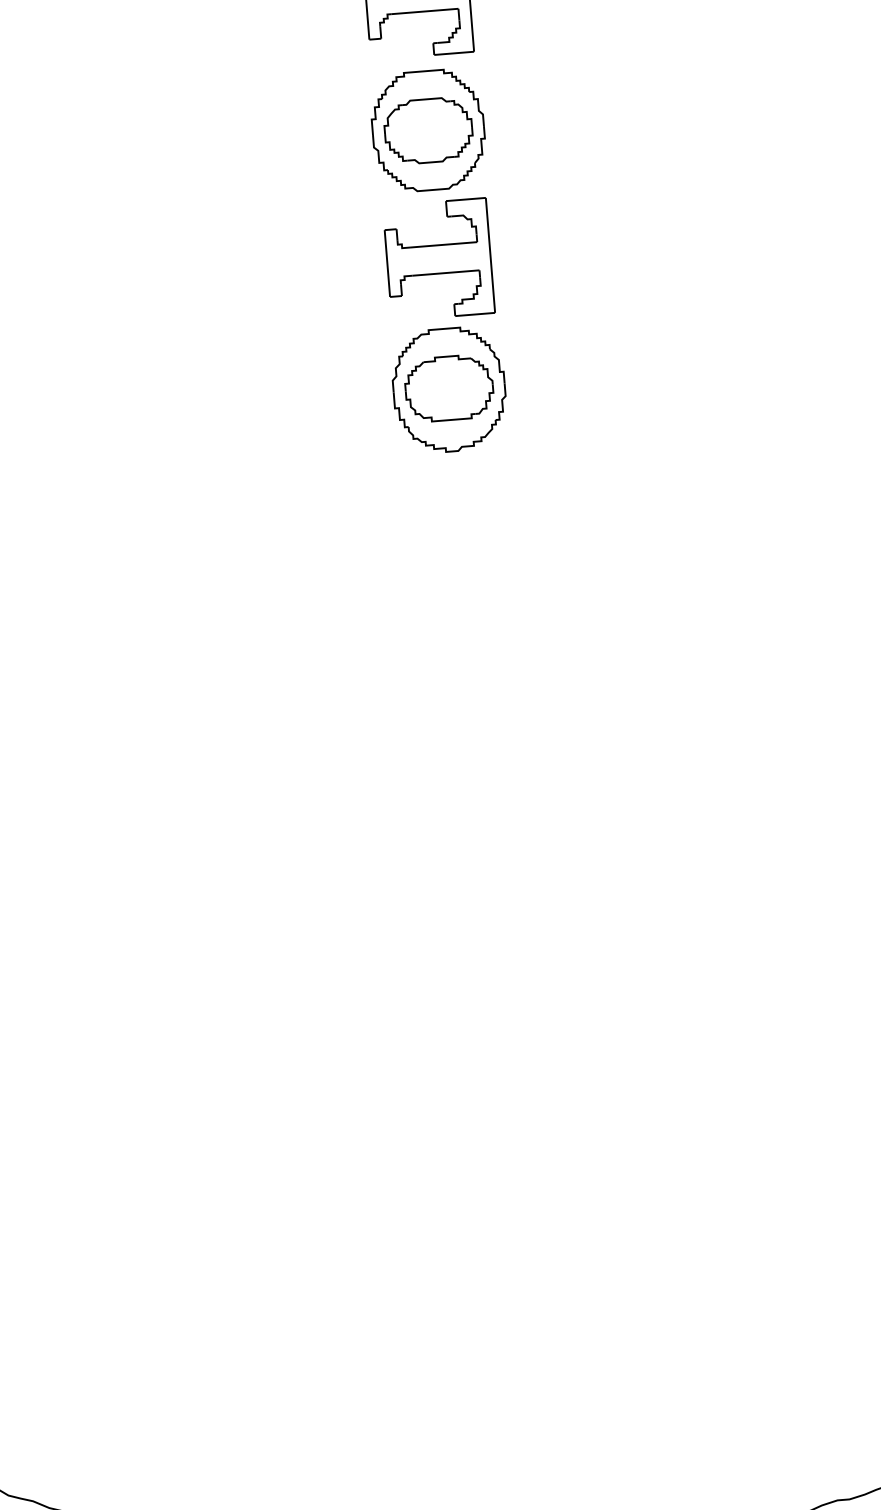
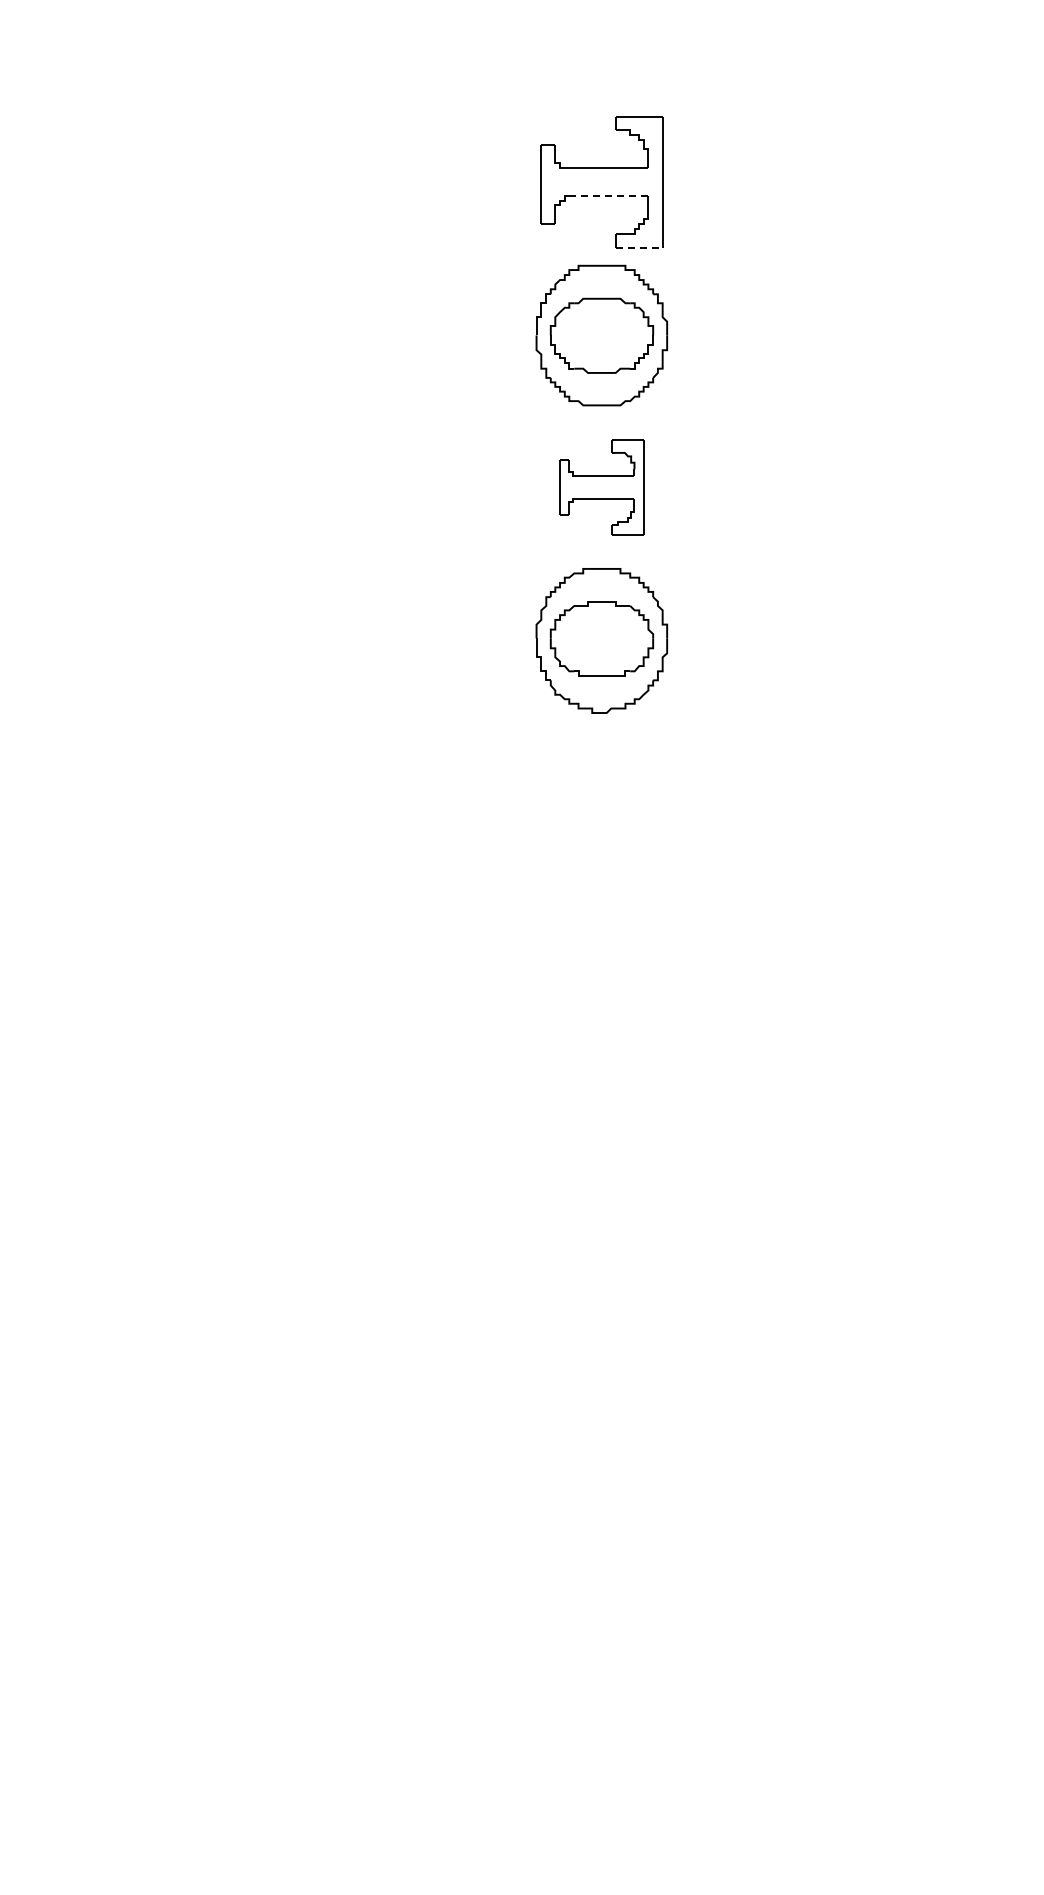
line: (424, 11) -> (608, 195), solid -> dashed
line: (454, 53) -> (639, 247), solid -> dashed
part: (438, 259) -> (601, 487), size x0.7

